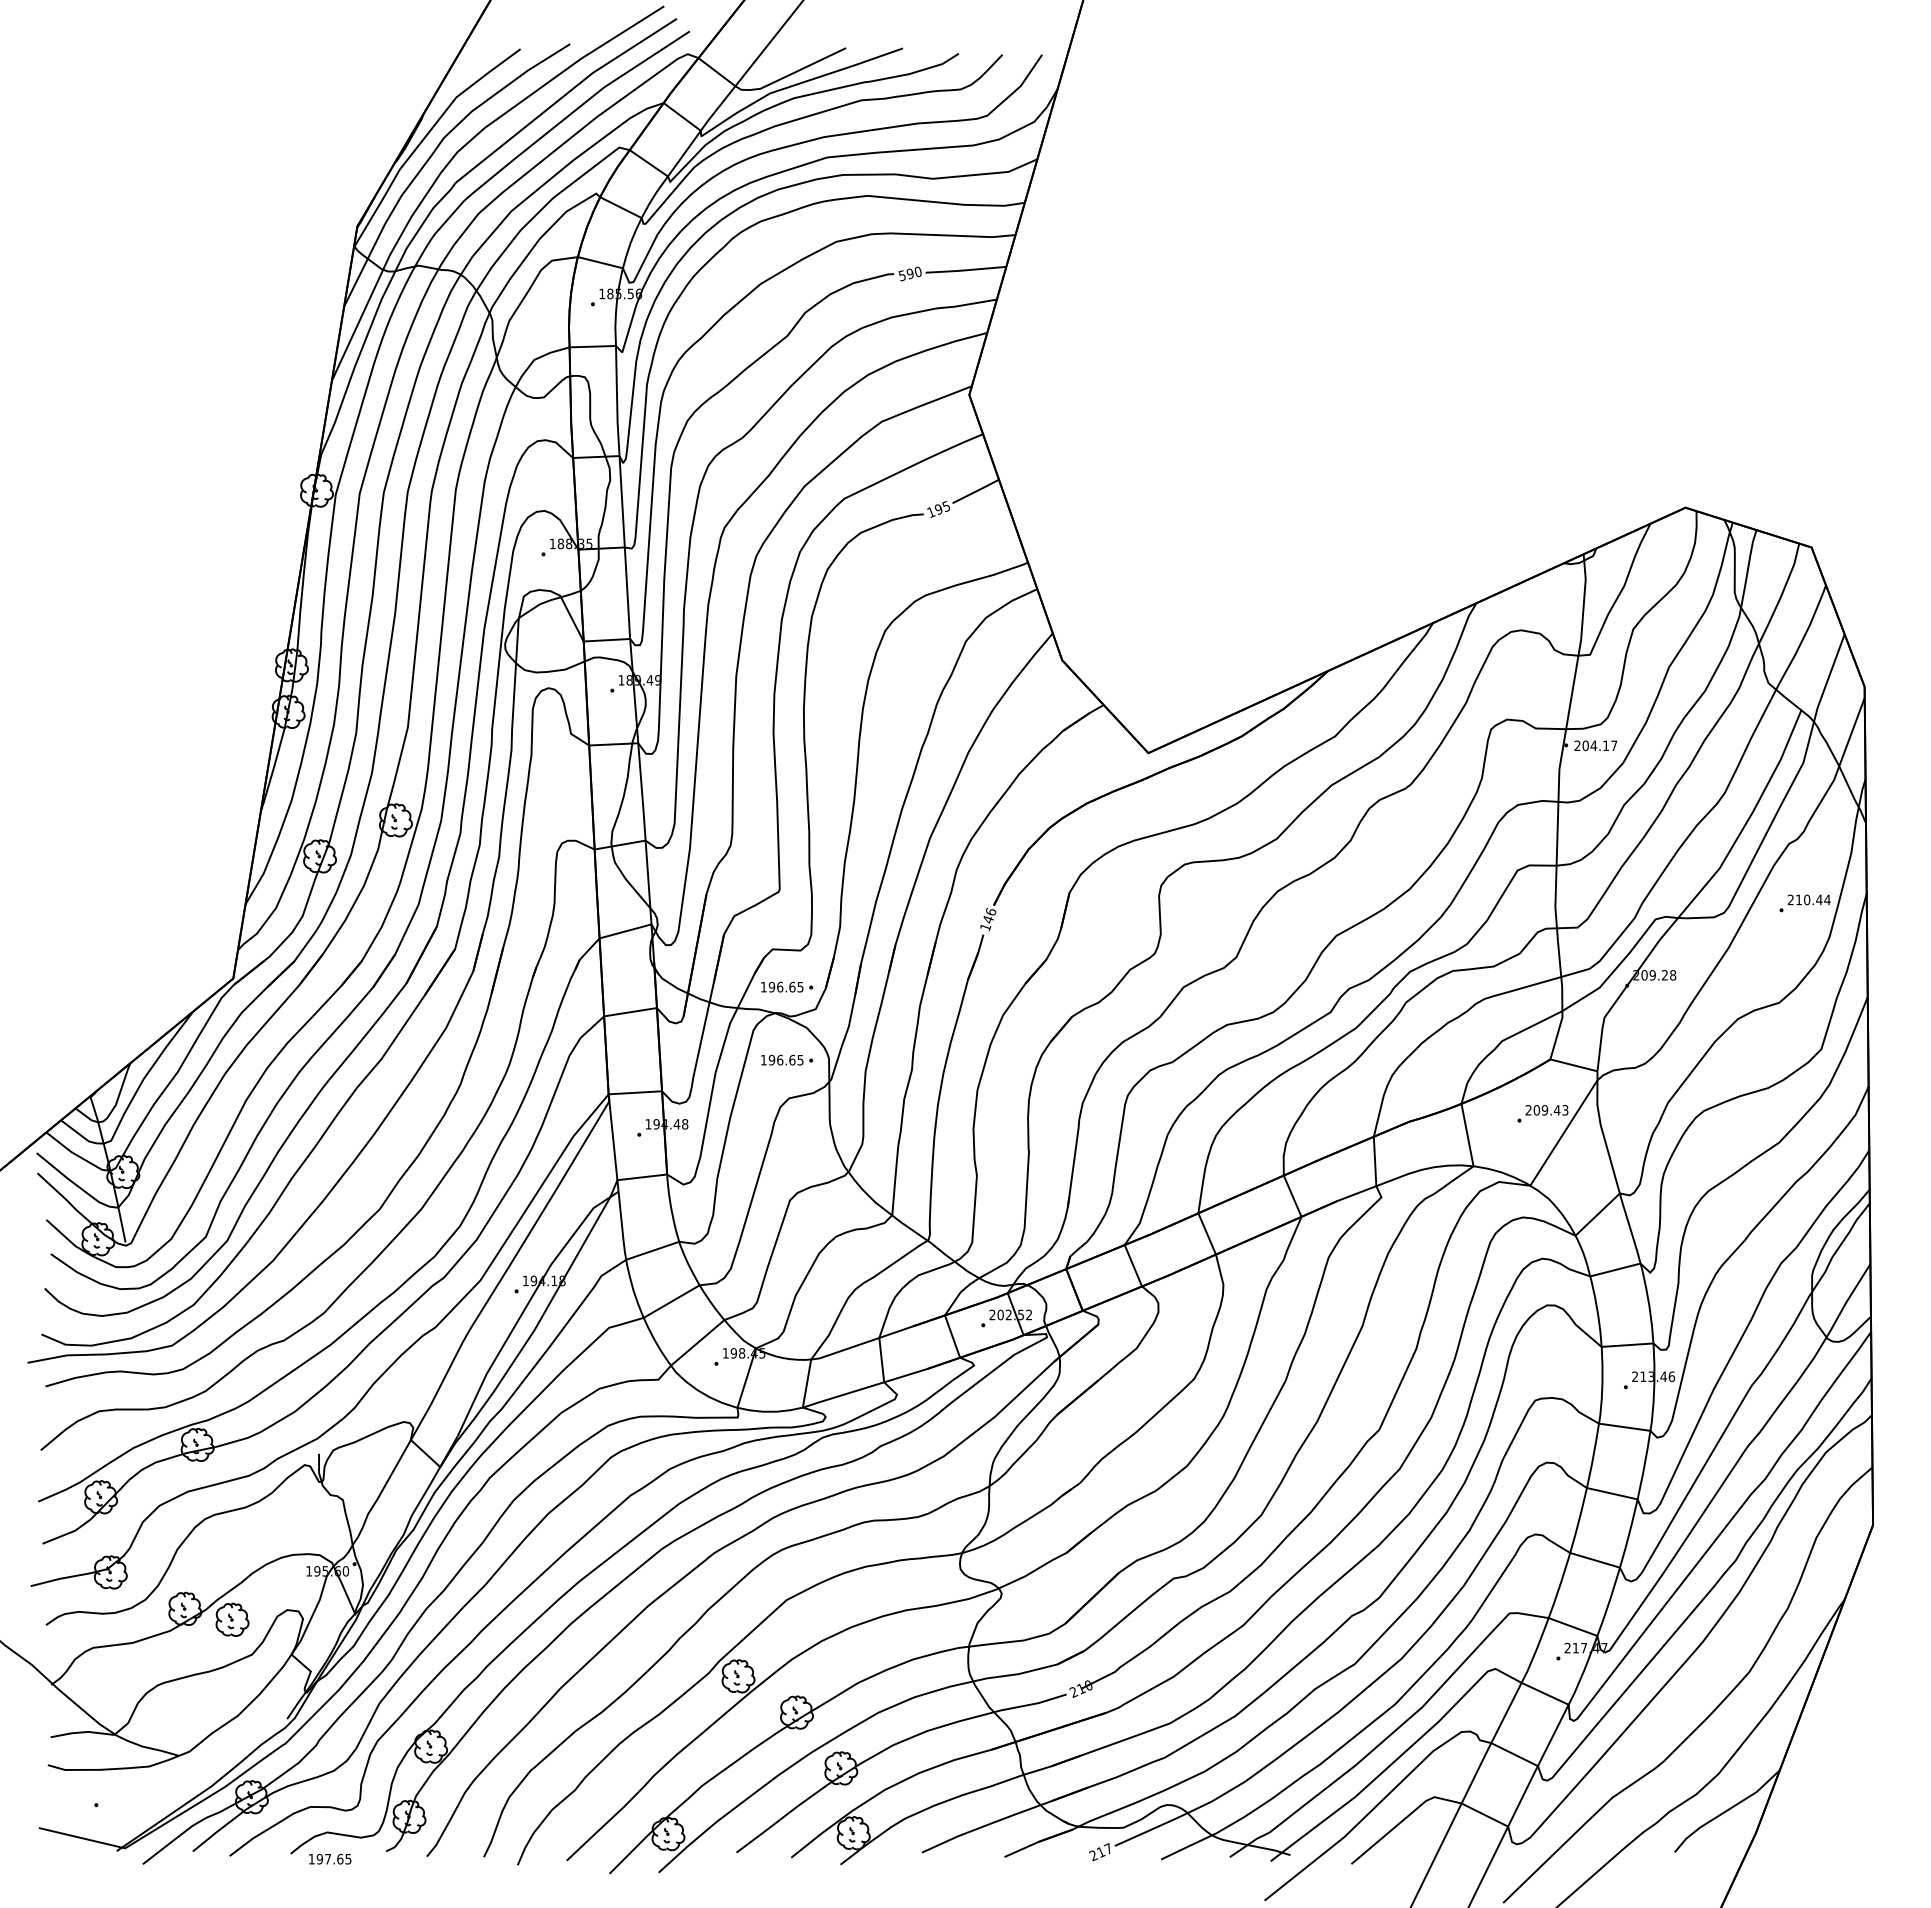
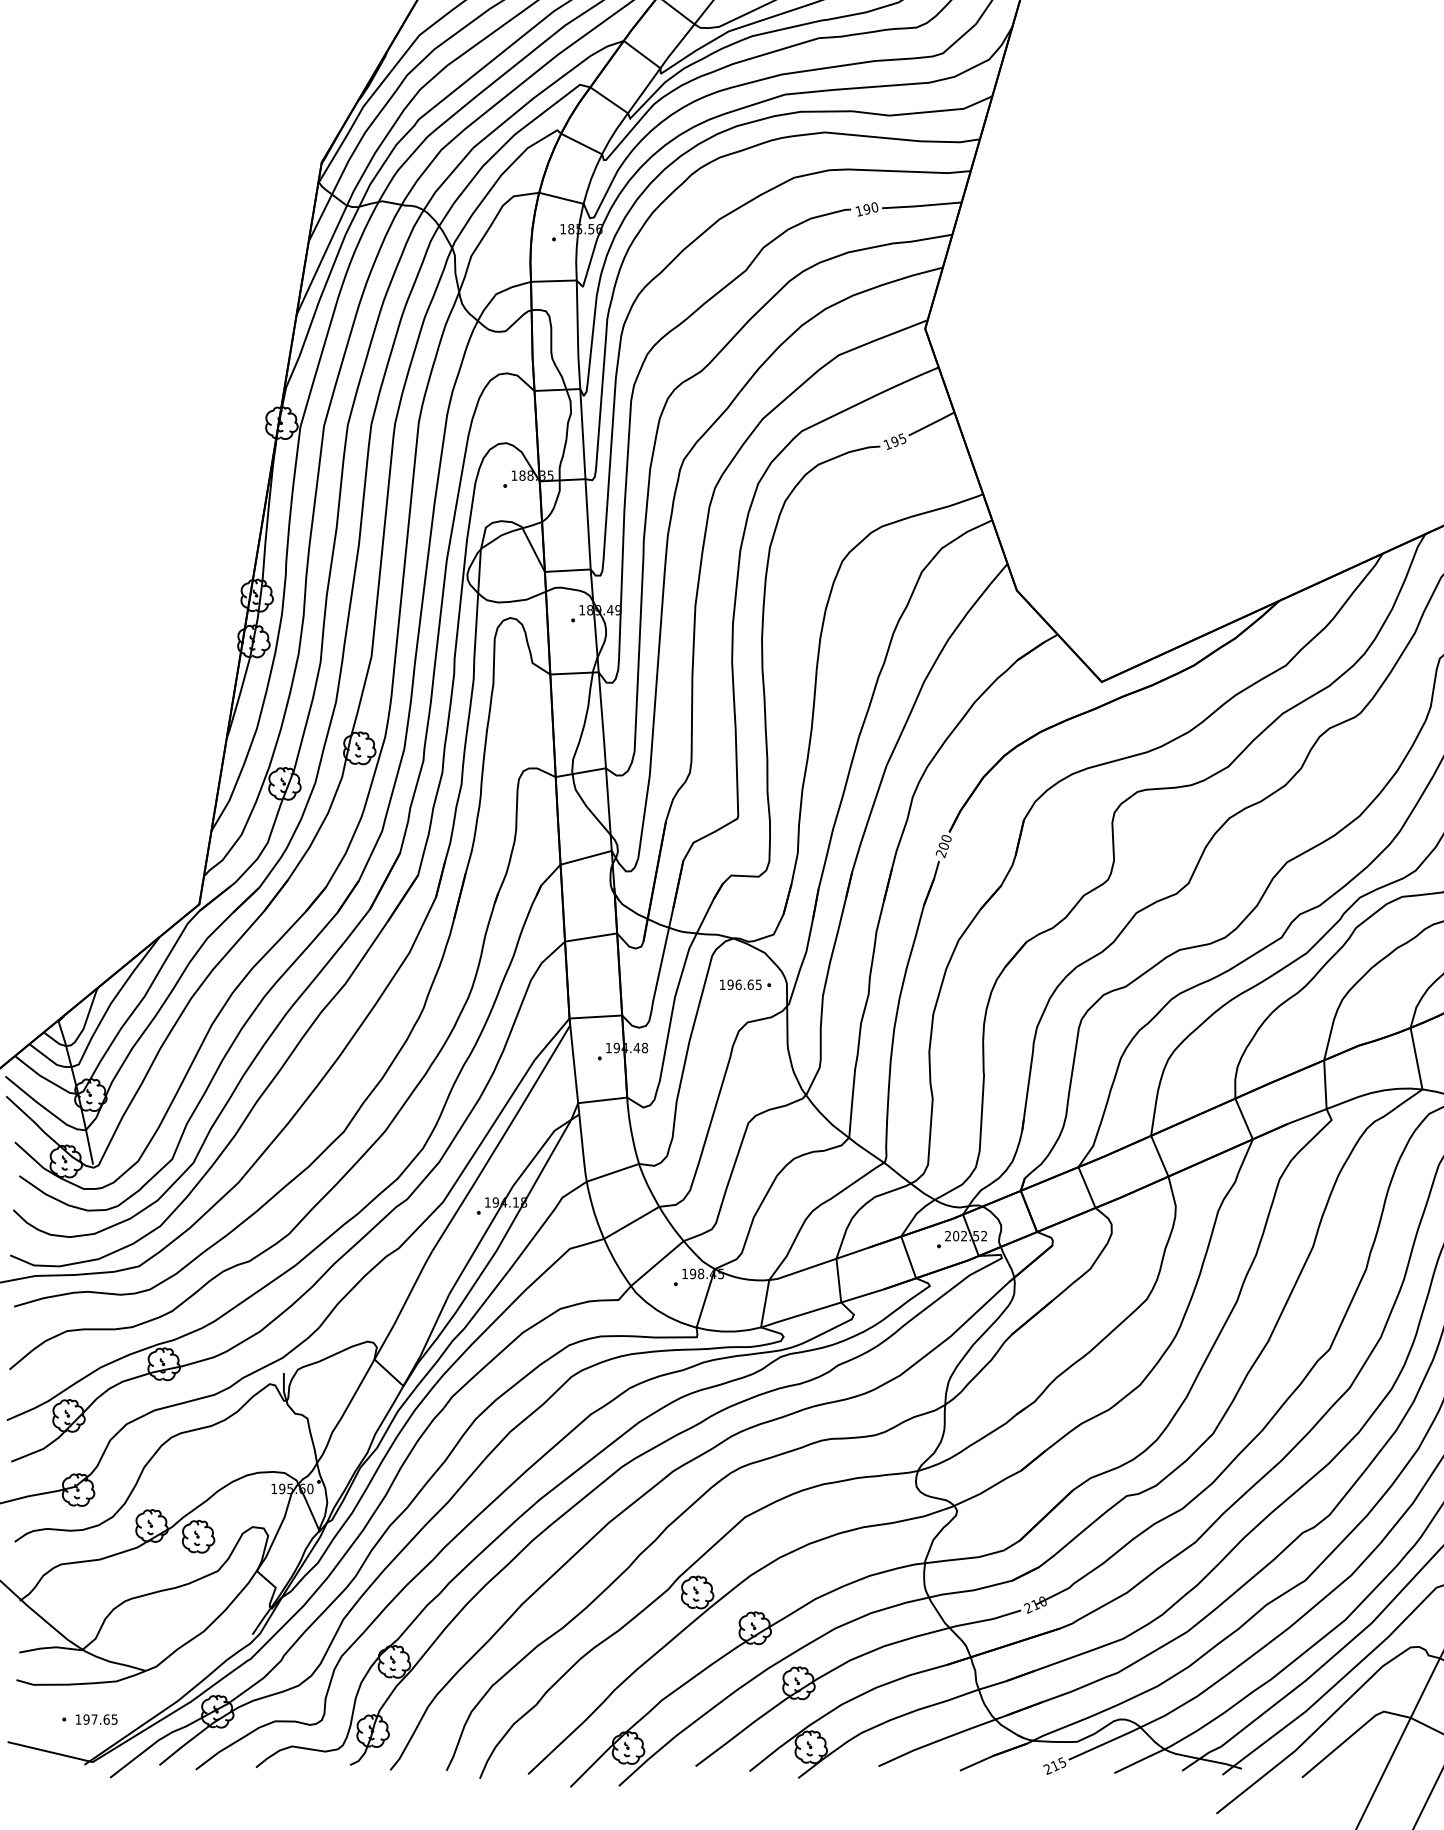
text: (902, 275) -> (859, 210), 590 -> 190
text: (988, 919) -> (944, 846), 146 -> 200
part: (787, 986) -> (745, 912), removed
text: (1107, 1848) -> (1061, 1762), 217 -> 215
text: (330, 1859) -> (96, 1719), moved

